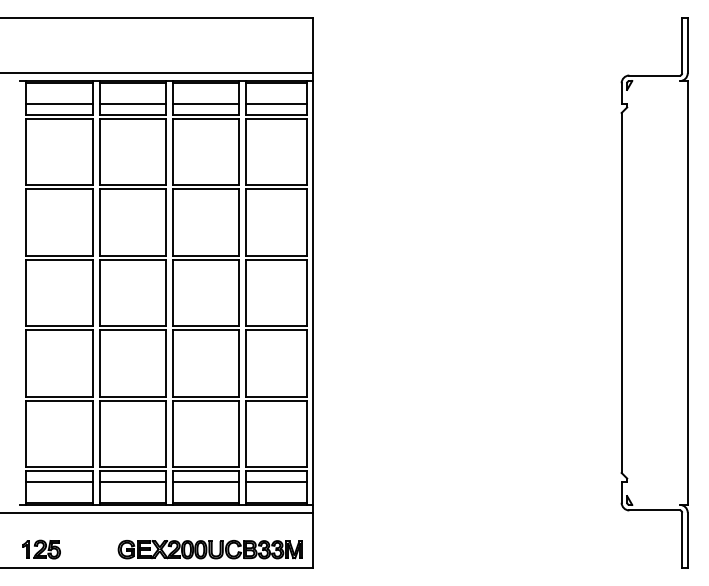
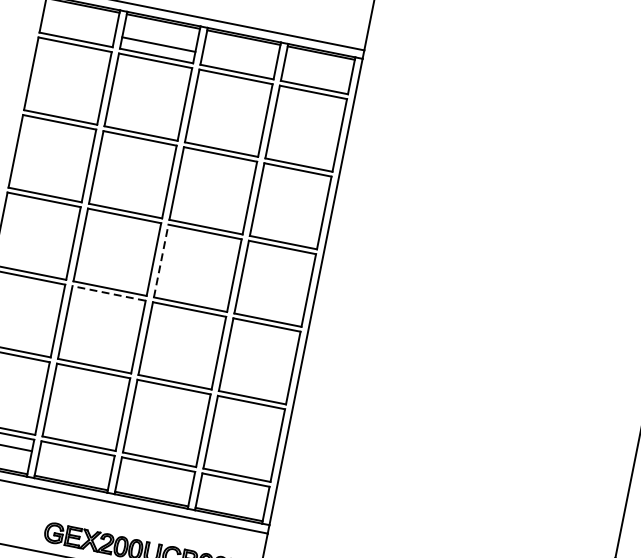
line: (59, 104) -> (78, 28), removed
line: (205, 104) -> (238, 60), removed
line: (275, 104) -> (315, 76), removed
line: (172, 292) -> (161, 260), solid -> dashed
line: (132, 330) -> (108, 293), solid -> dashed
line: (132, 481) -> (75, 459), removed
line: (205, 481) -> (155, 475), removed
line: (275, 481) -> (232, 490), removed

